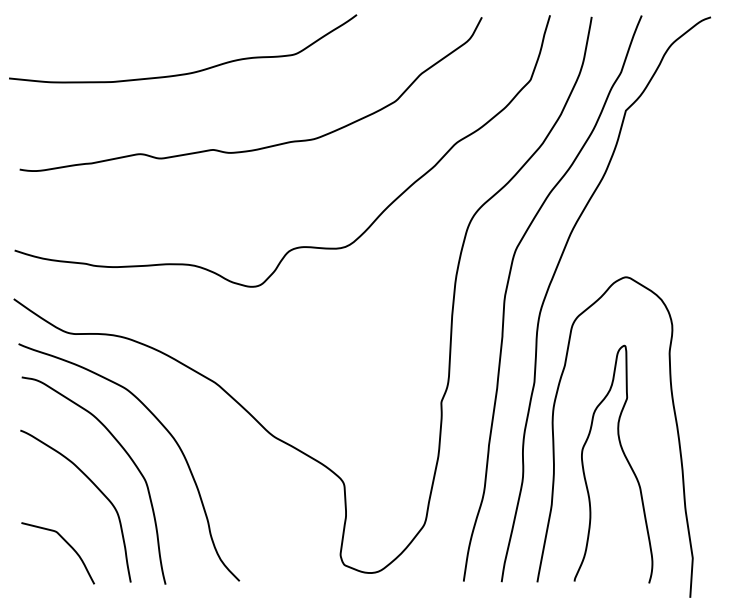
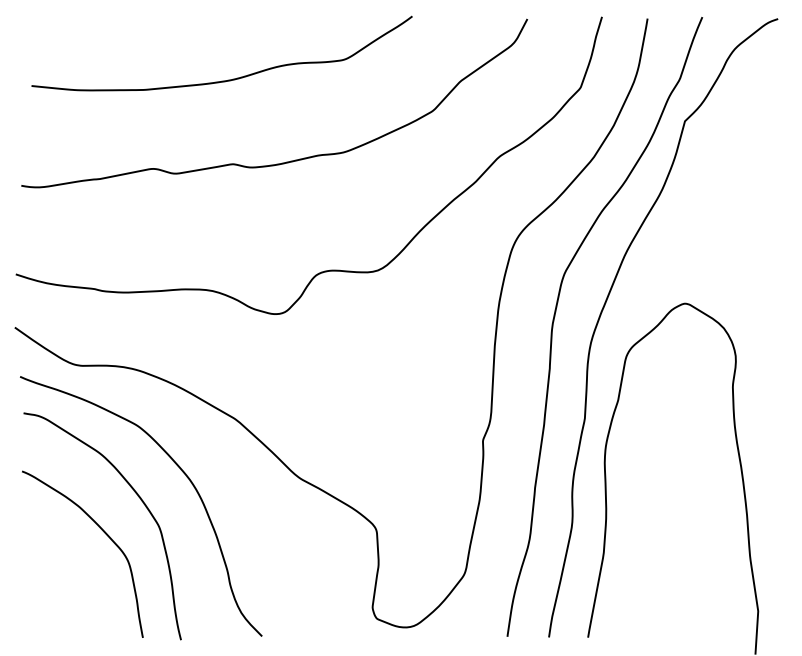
curve: (188, 72) -> (228, 79), moved
curve: (625, 458) -> (684, 502), removed
curve: (66, 543) -> (72, 595), removed

